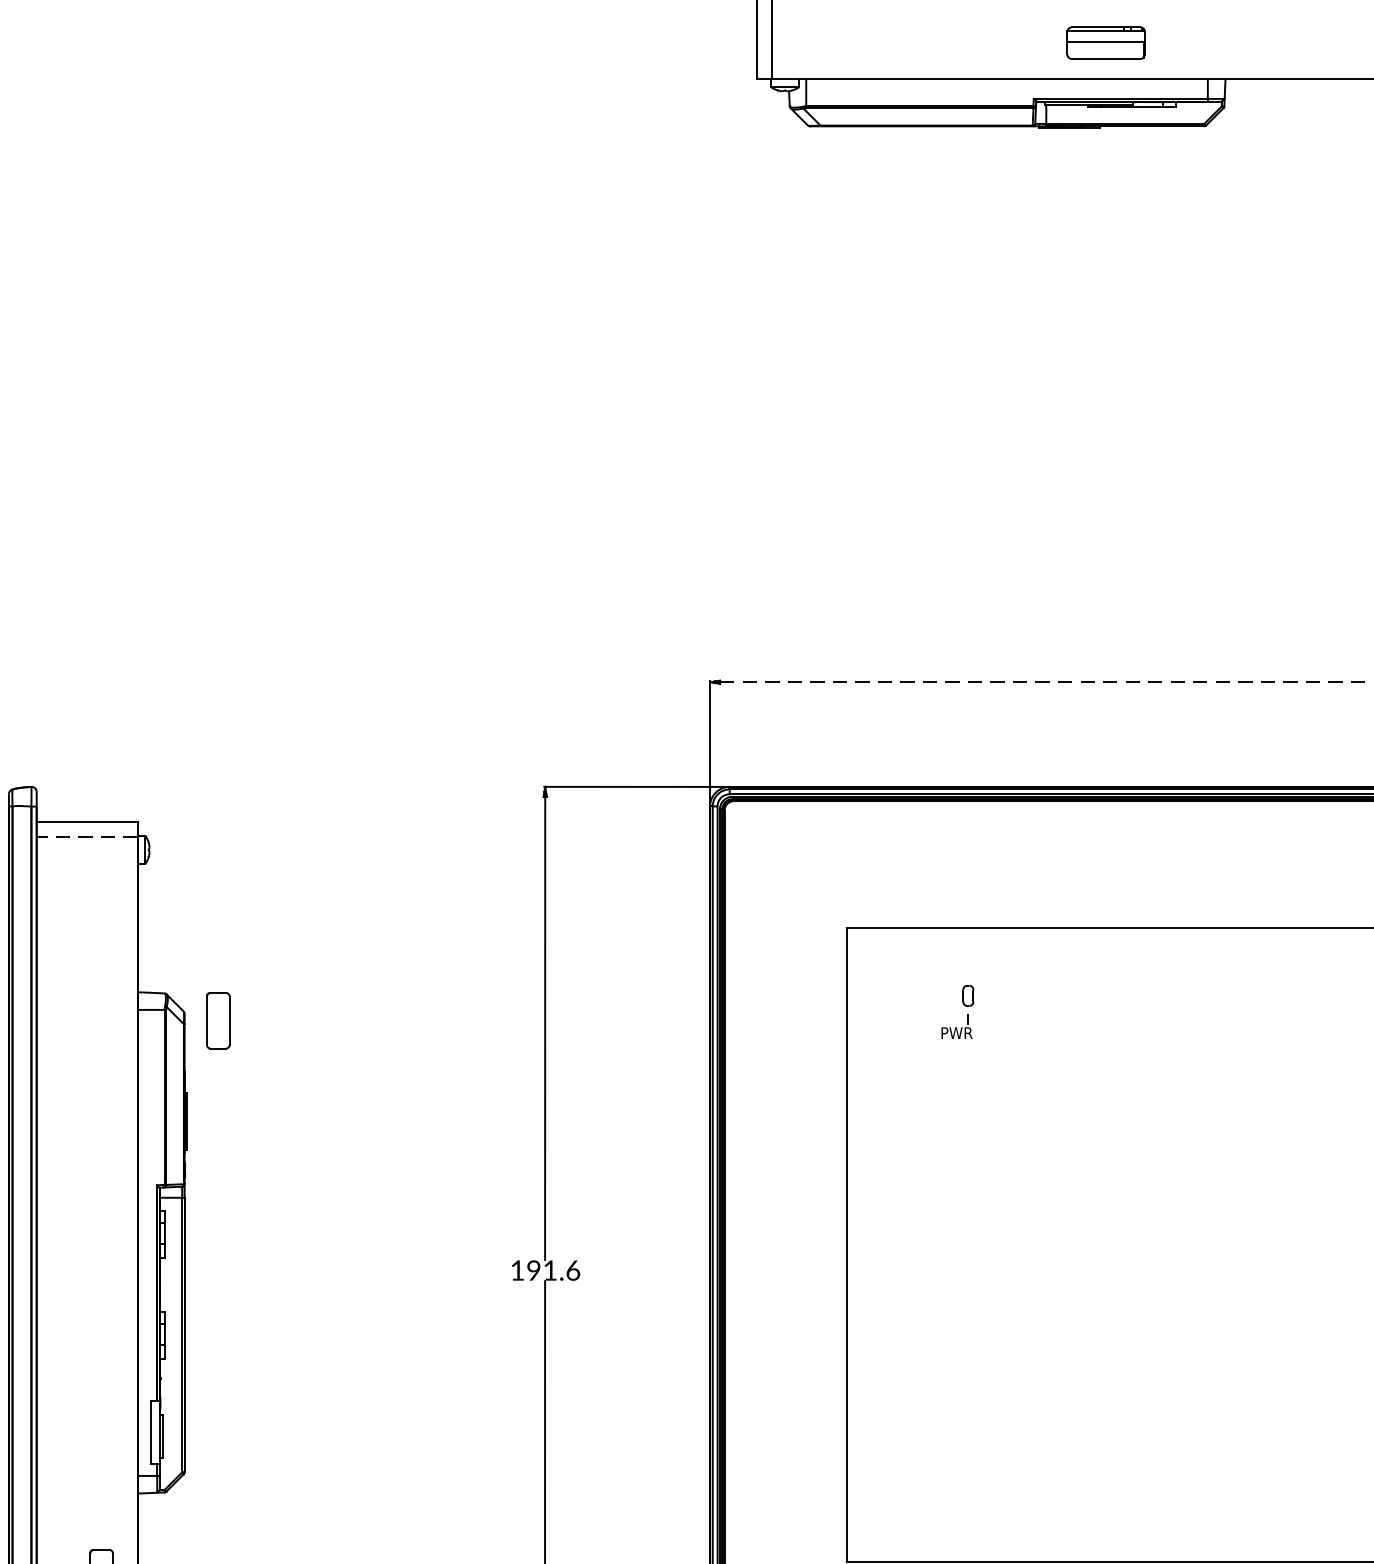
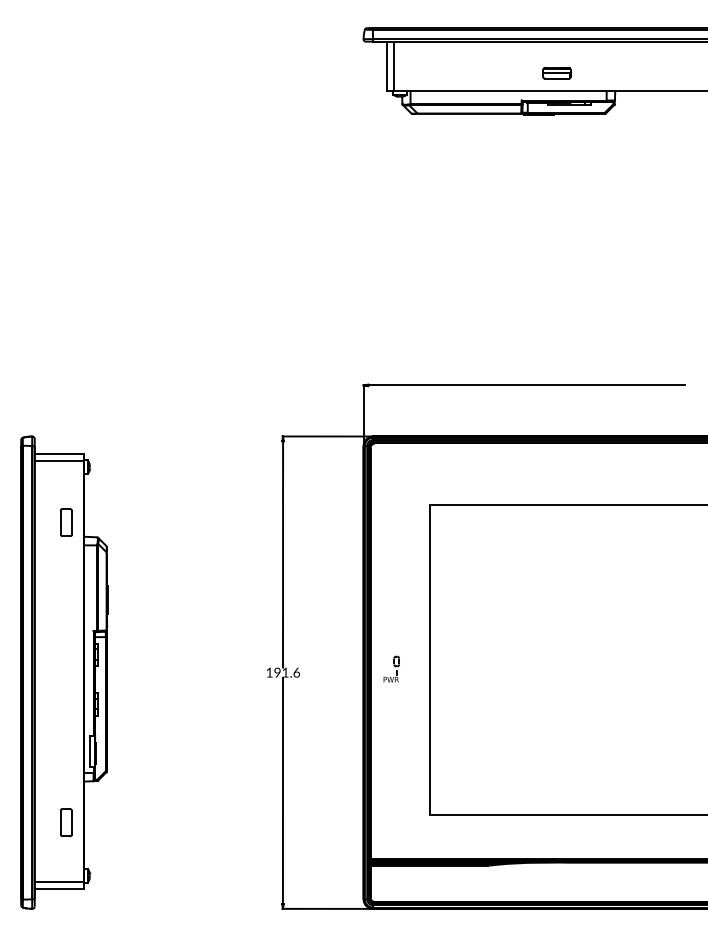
part: (1105, 43) -> (556, 73), size x0.71
line: (1045, 682) -> (527, 385), dashed -> solid
line: (87, 838) -> (59, 461), dashed -> solid
part: (957, 1010) -> (391, 668), moved
part: (218, 1020) -> (66, 522), moved

